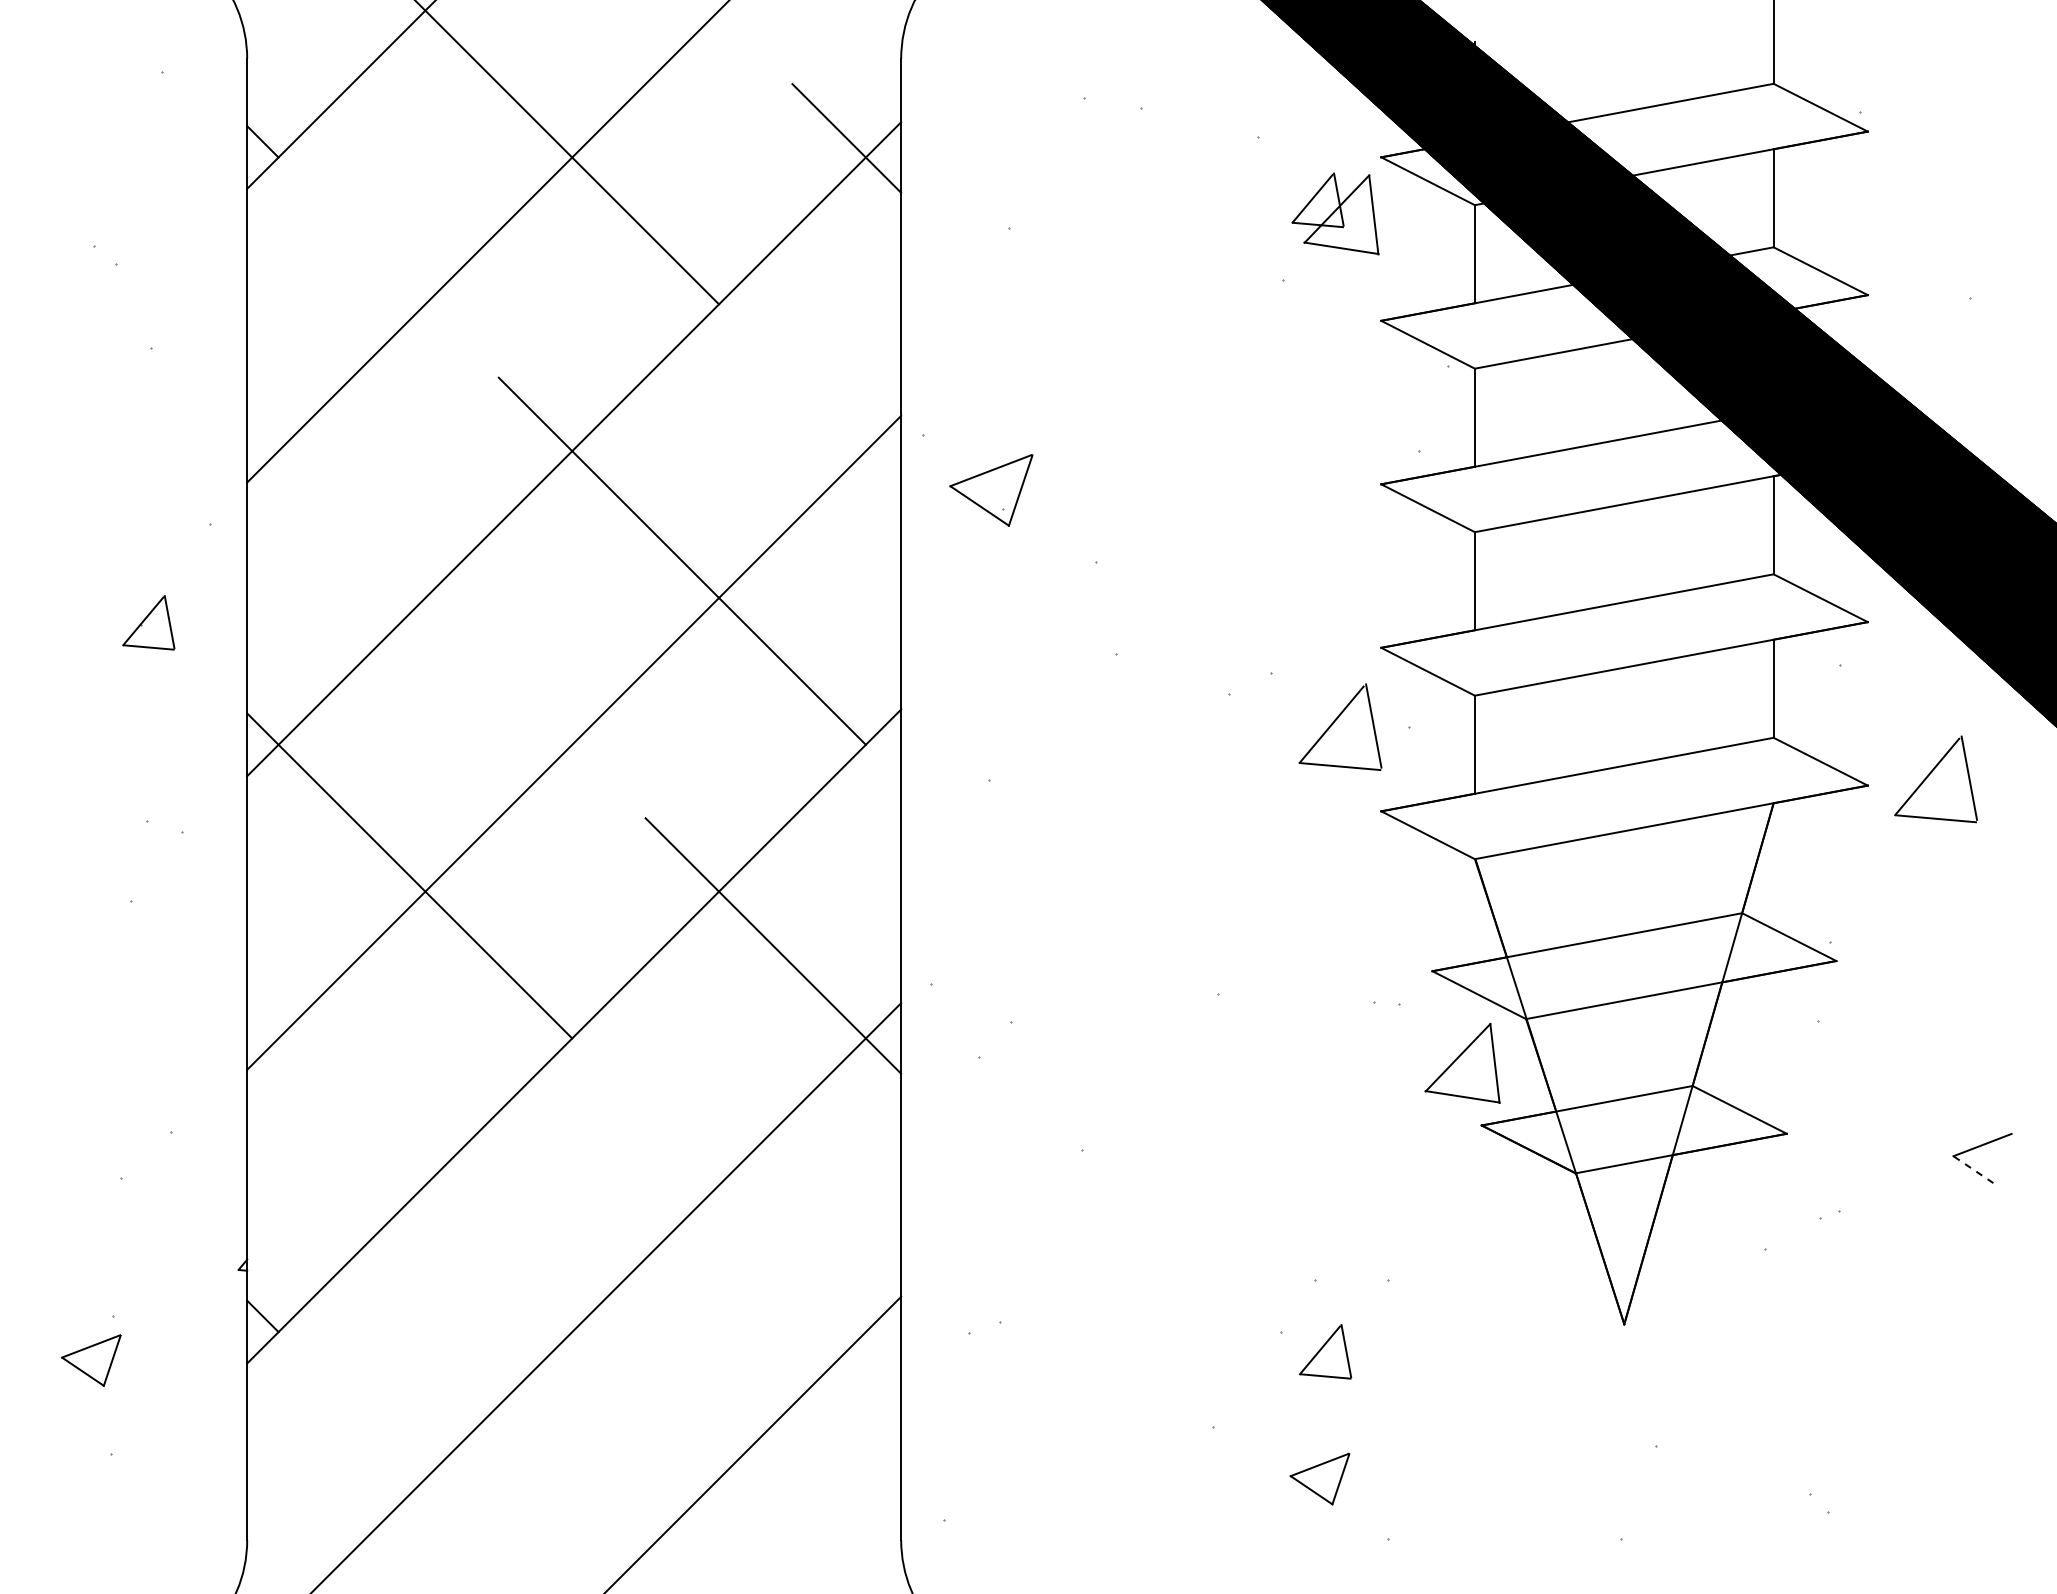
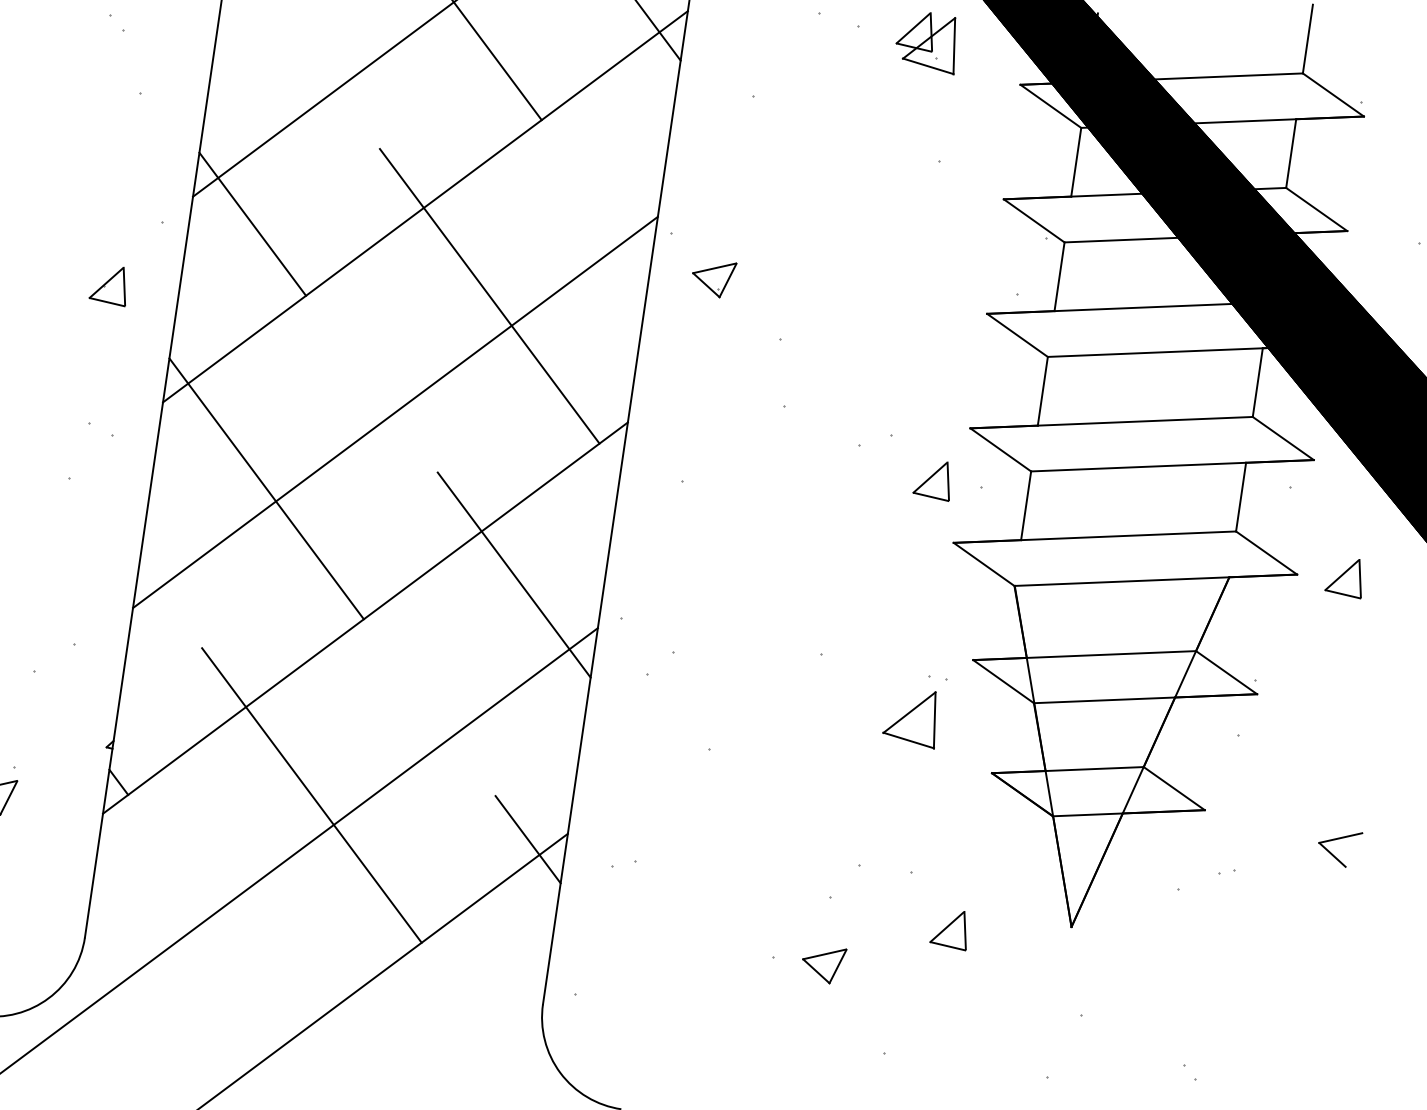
part: (1335, 213) -> (927, 41), moved
part: (990, 490) -> (712, 278), size x0.71
line: (336, 508) -> (252, 224), added
part: (1339, 726) -> (933, 479), size x0.62
part: (1935, 778) -> (1345, 576), size x0.62
part: (1462, 1062) -> (912, 716), moved
line: (1974, 1170) -> (1332, 855), dashed -> solid
line: (535, 1294) -> (311, 794), added
line: (846, 1312) -> (527, 839), added
part: (1325, 1351) -> (950, 928), moved
part: (1319, 1478) -> (823, 963), moved

